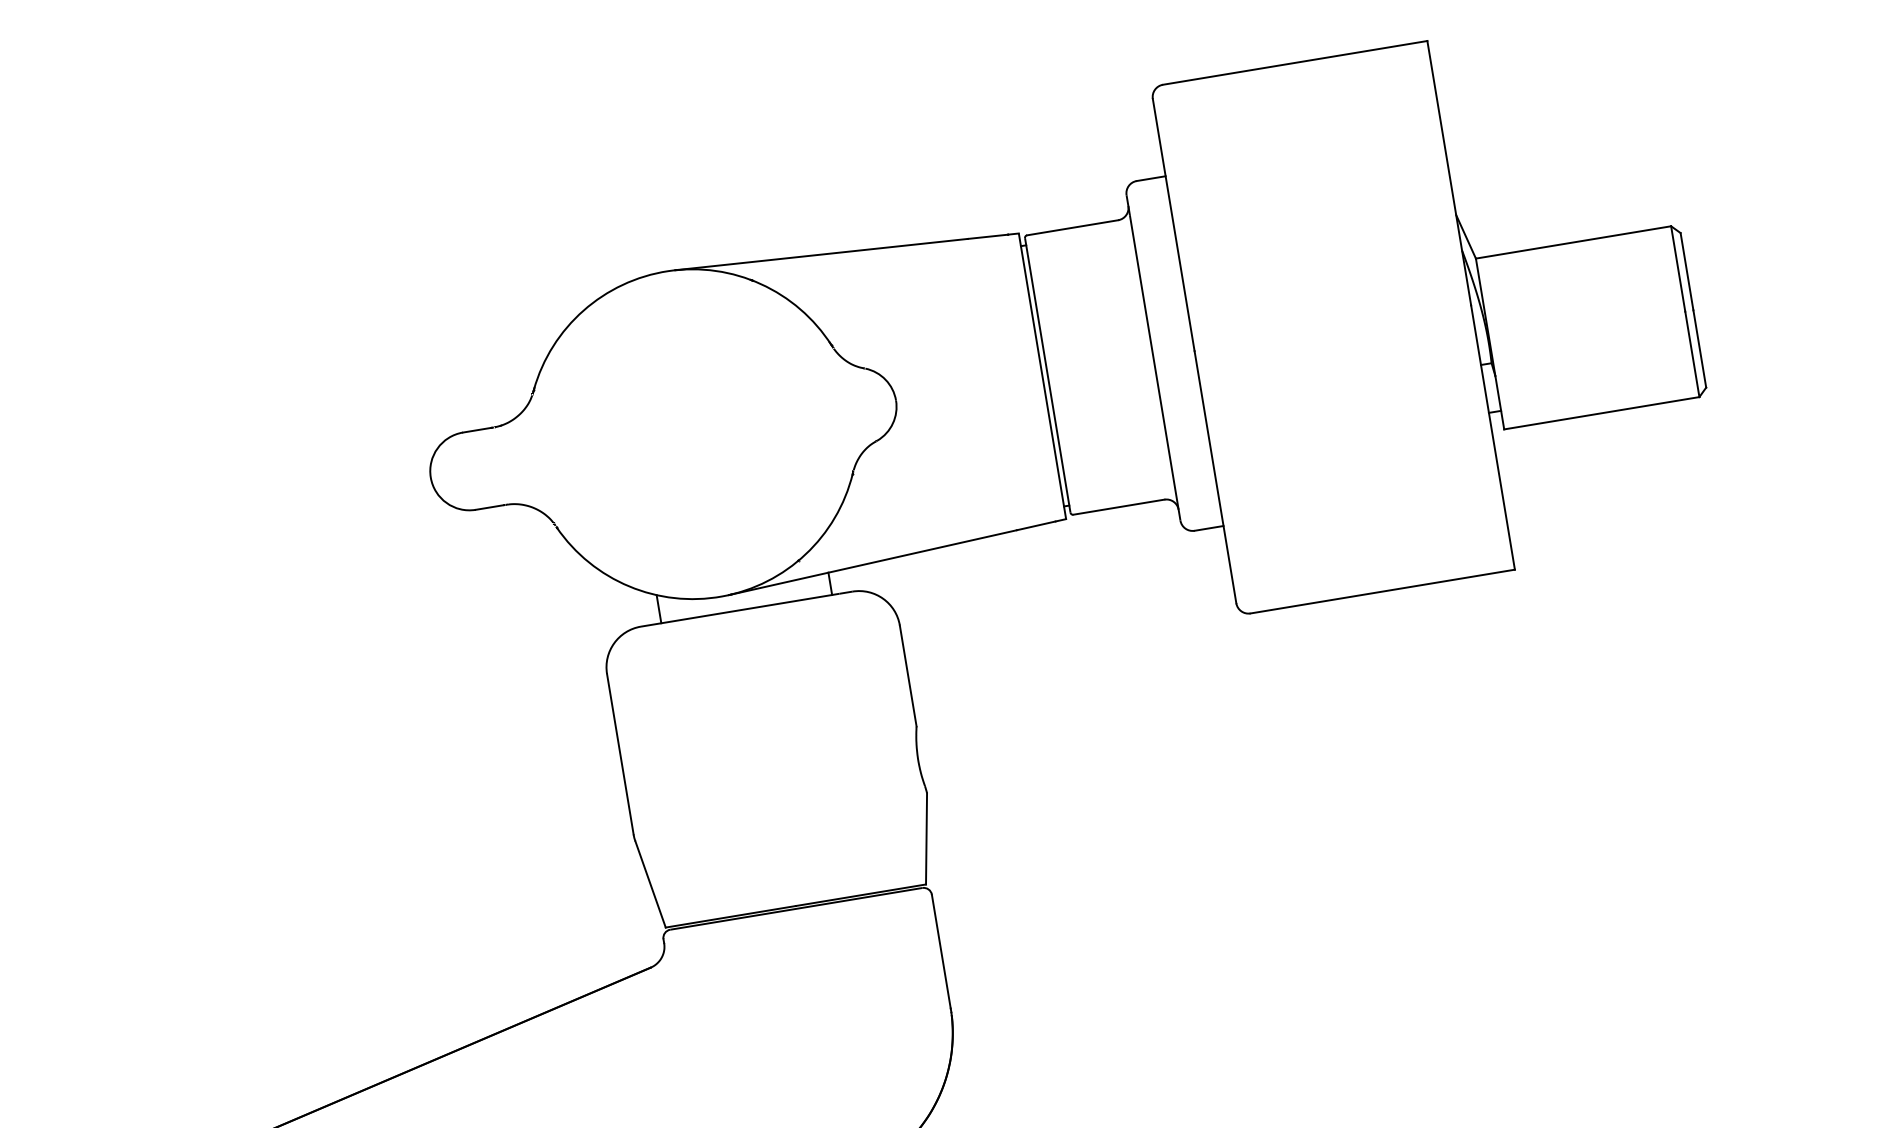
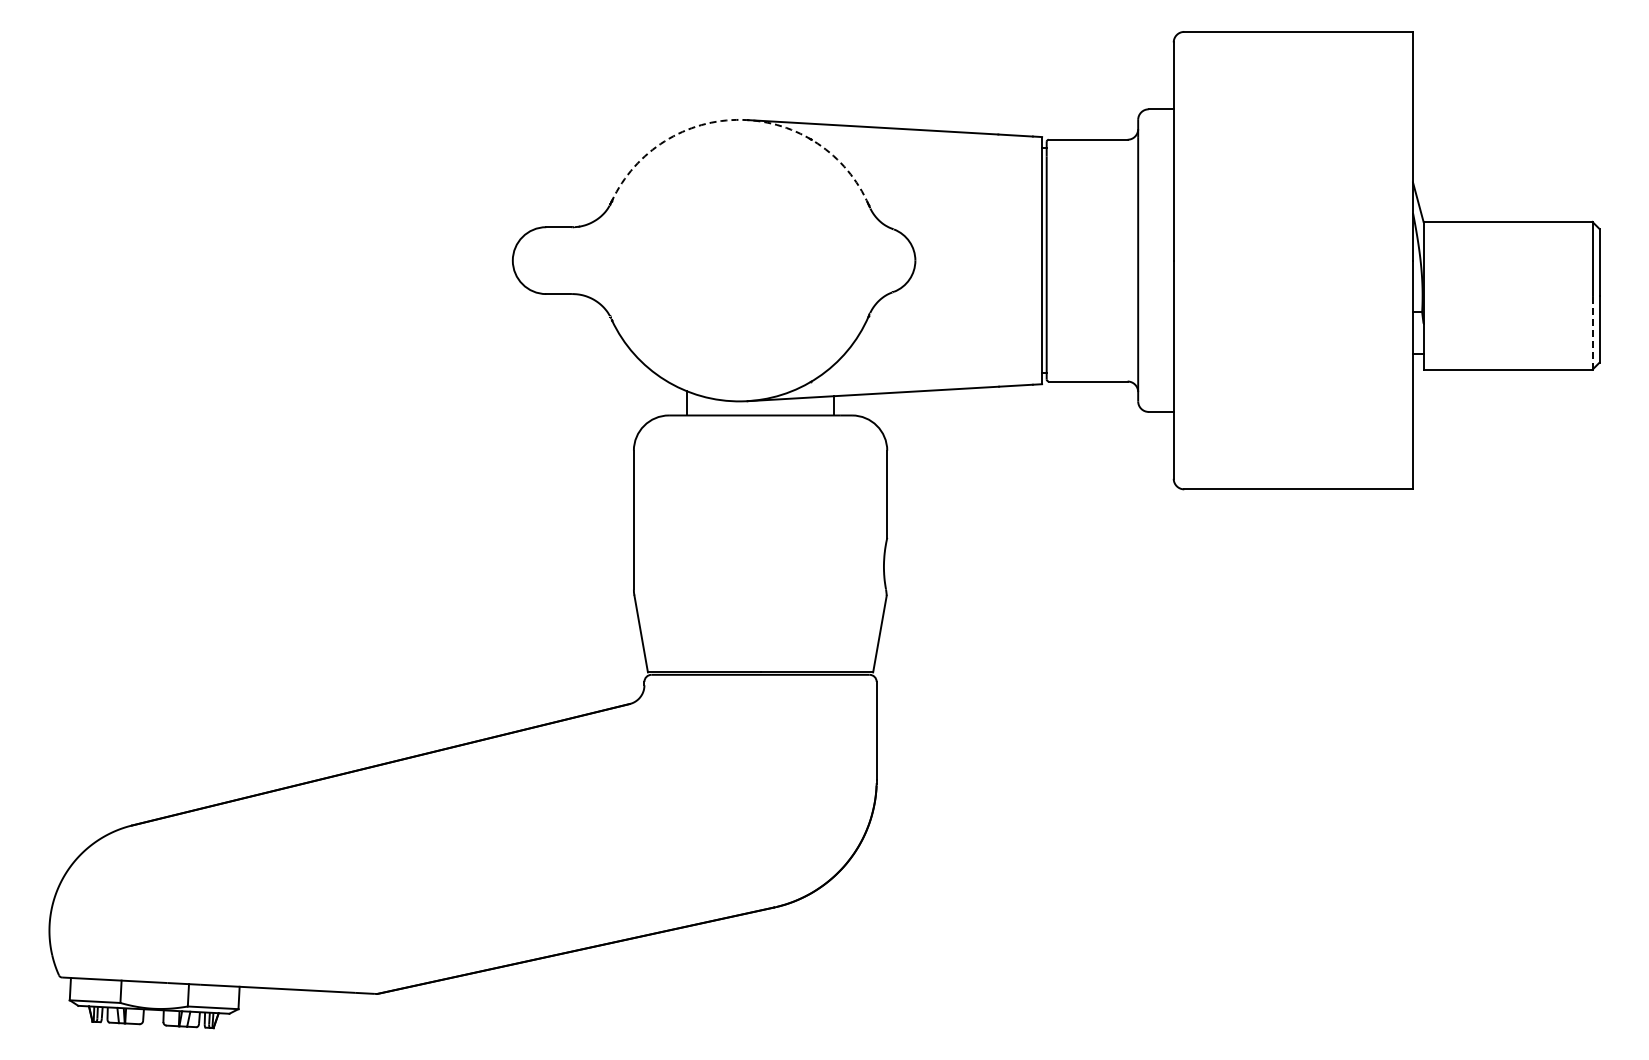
arc: (668, 270) -> (741, 119), solid -> dashed
line: (1692, 354) -> (1592, 332), solid -> dashed

